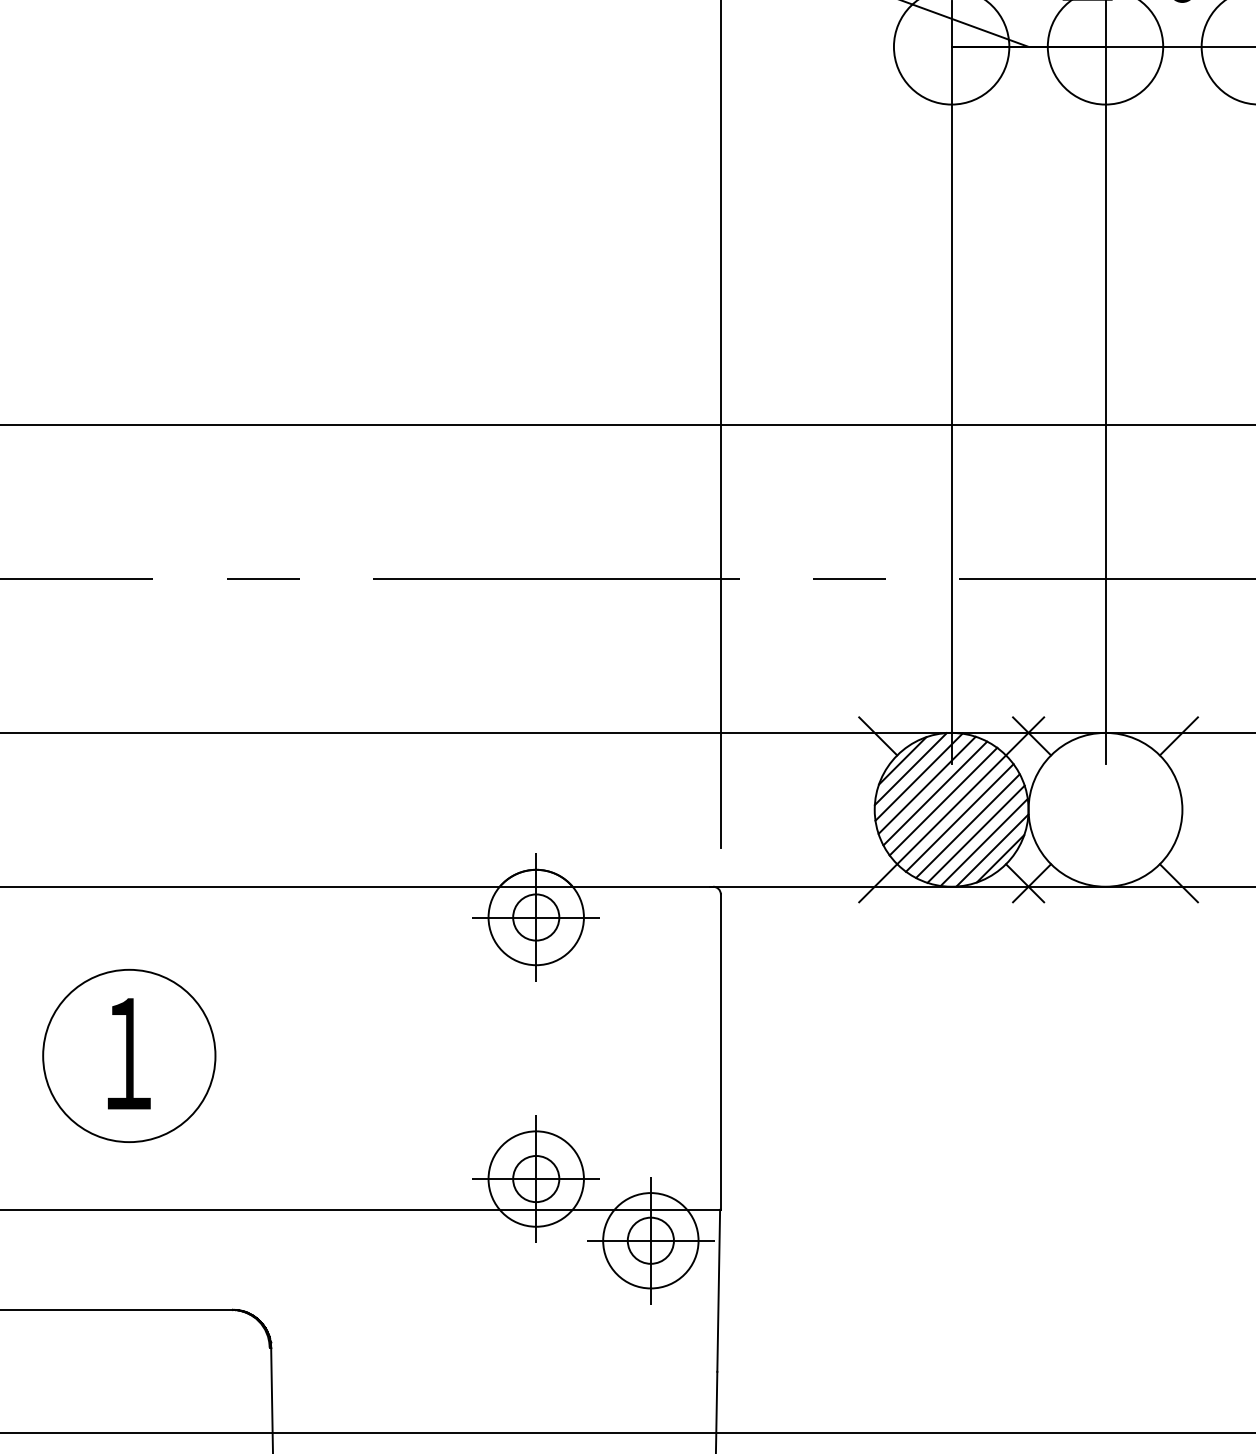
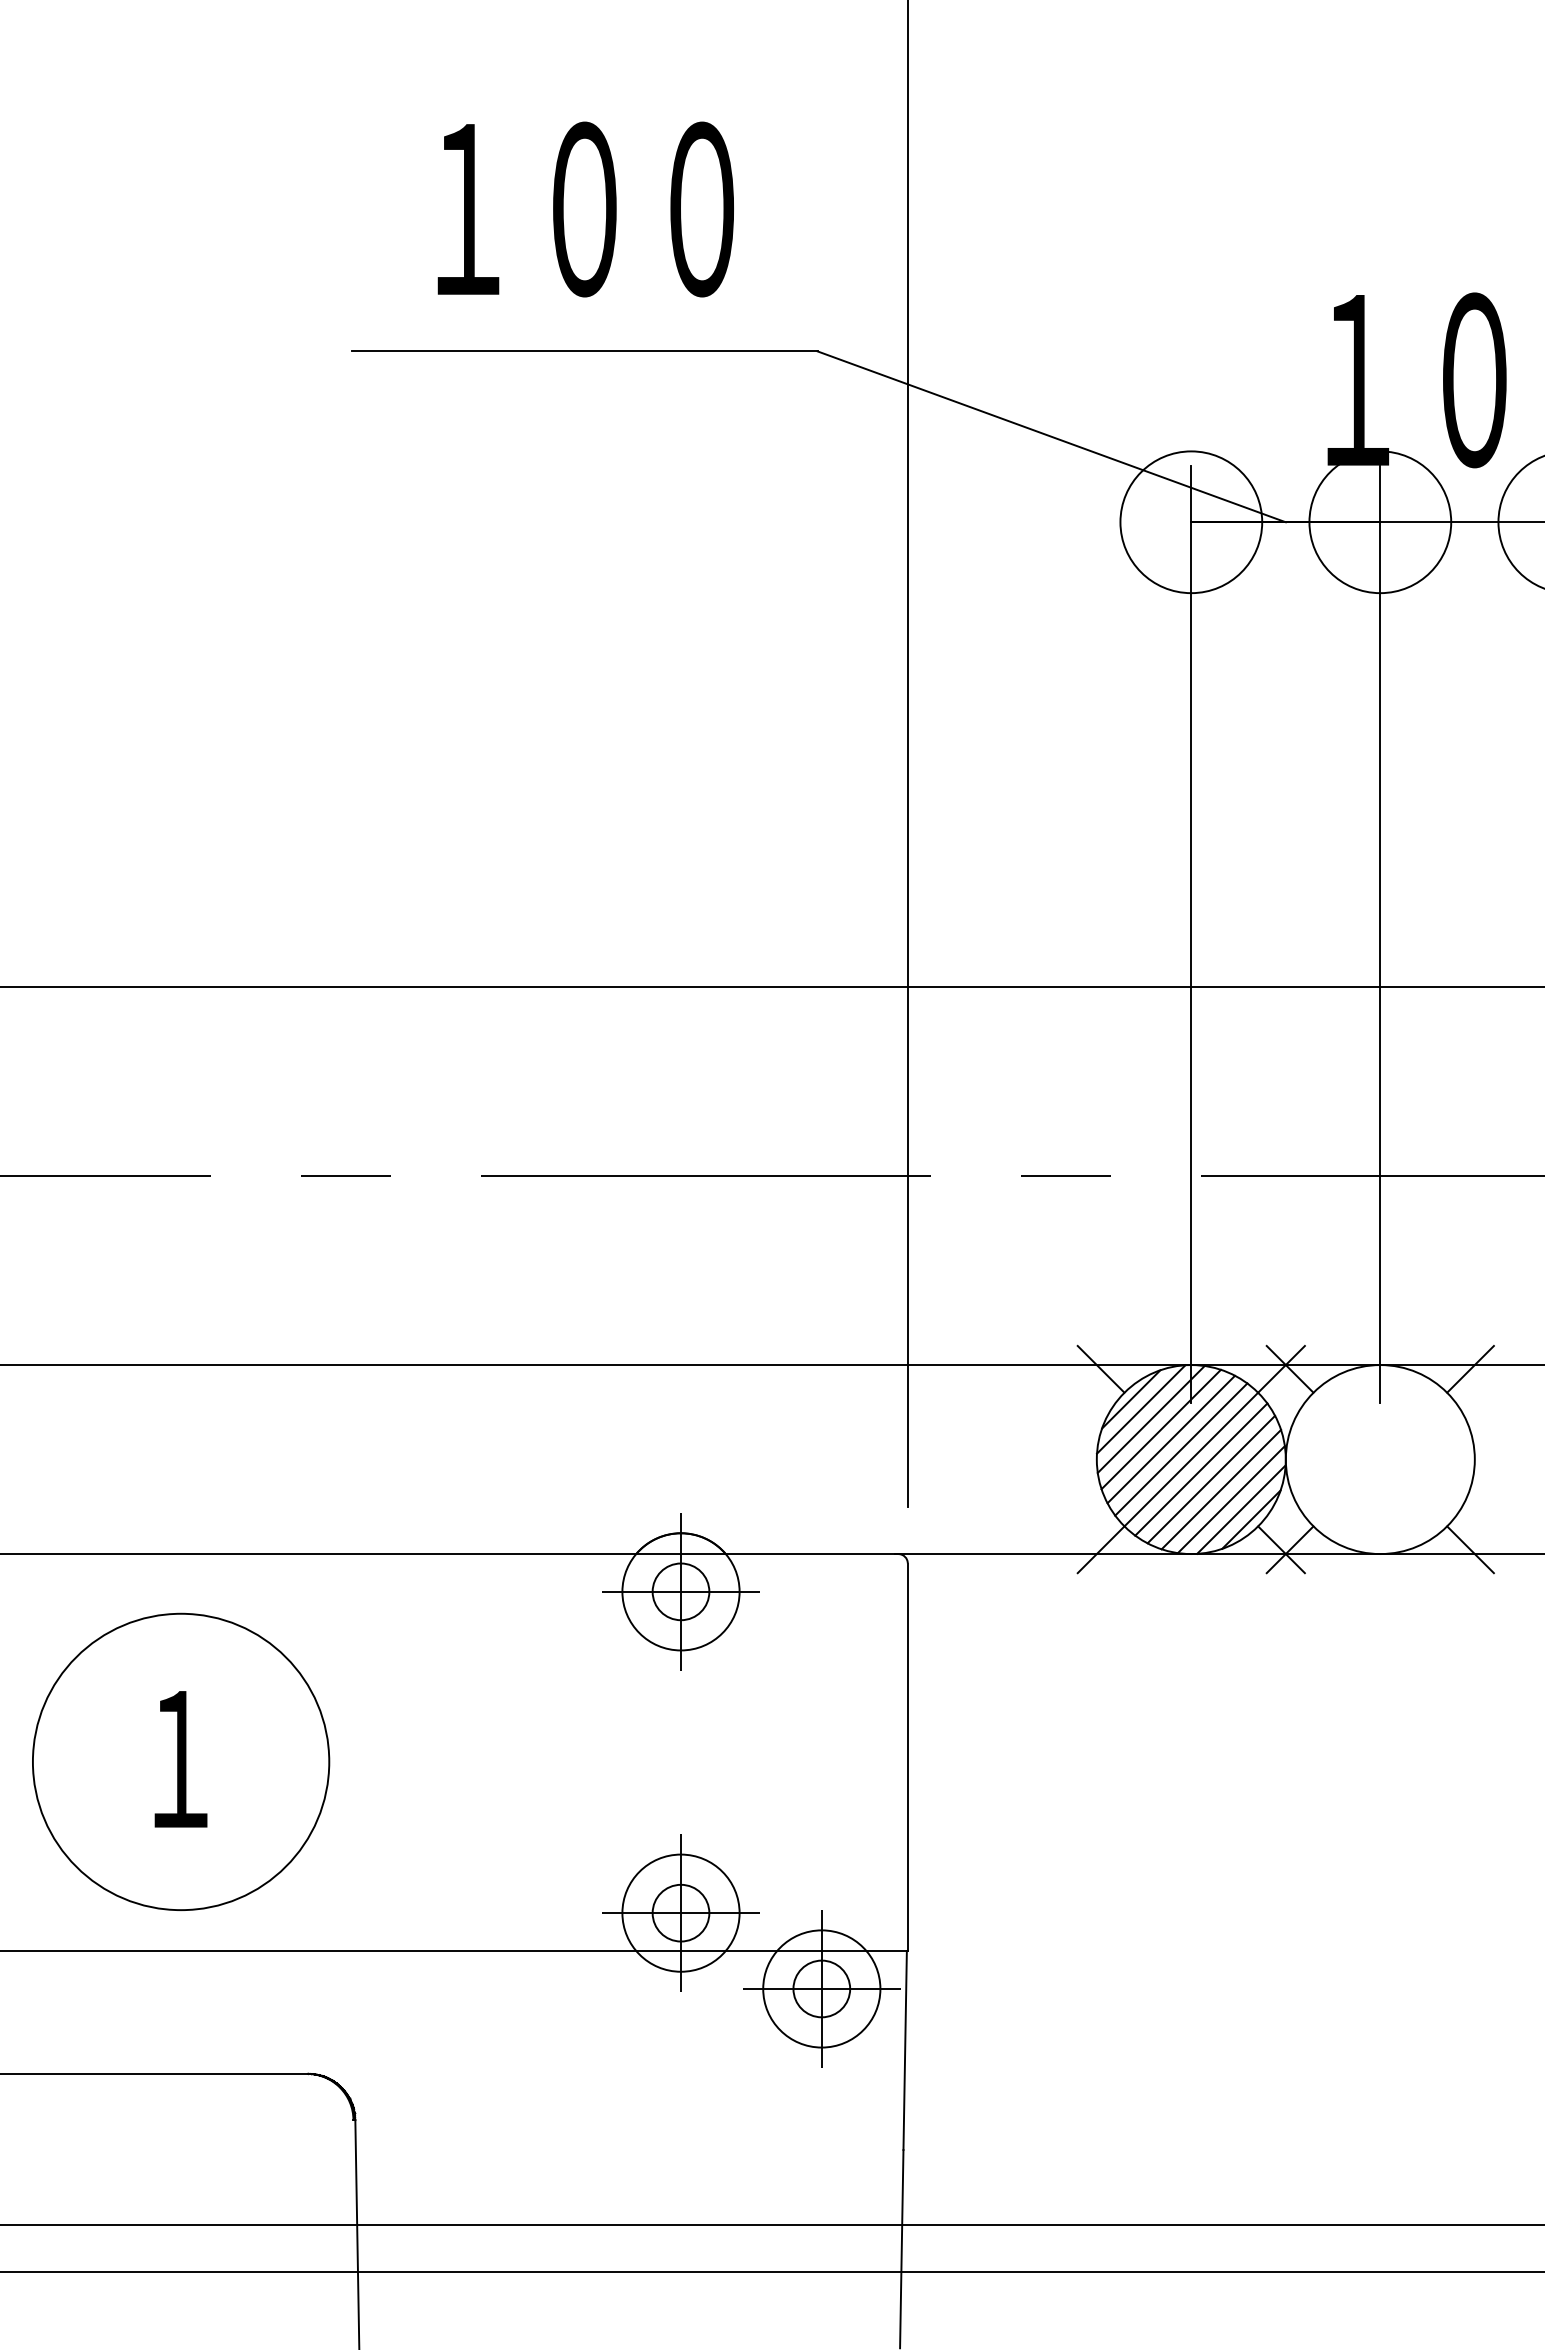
circle: (128, 1055) -> (180, 1761), size x1.4

